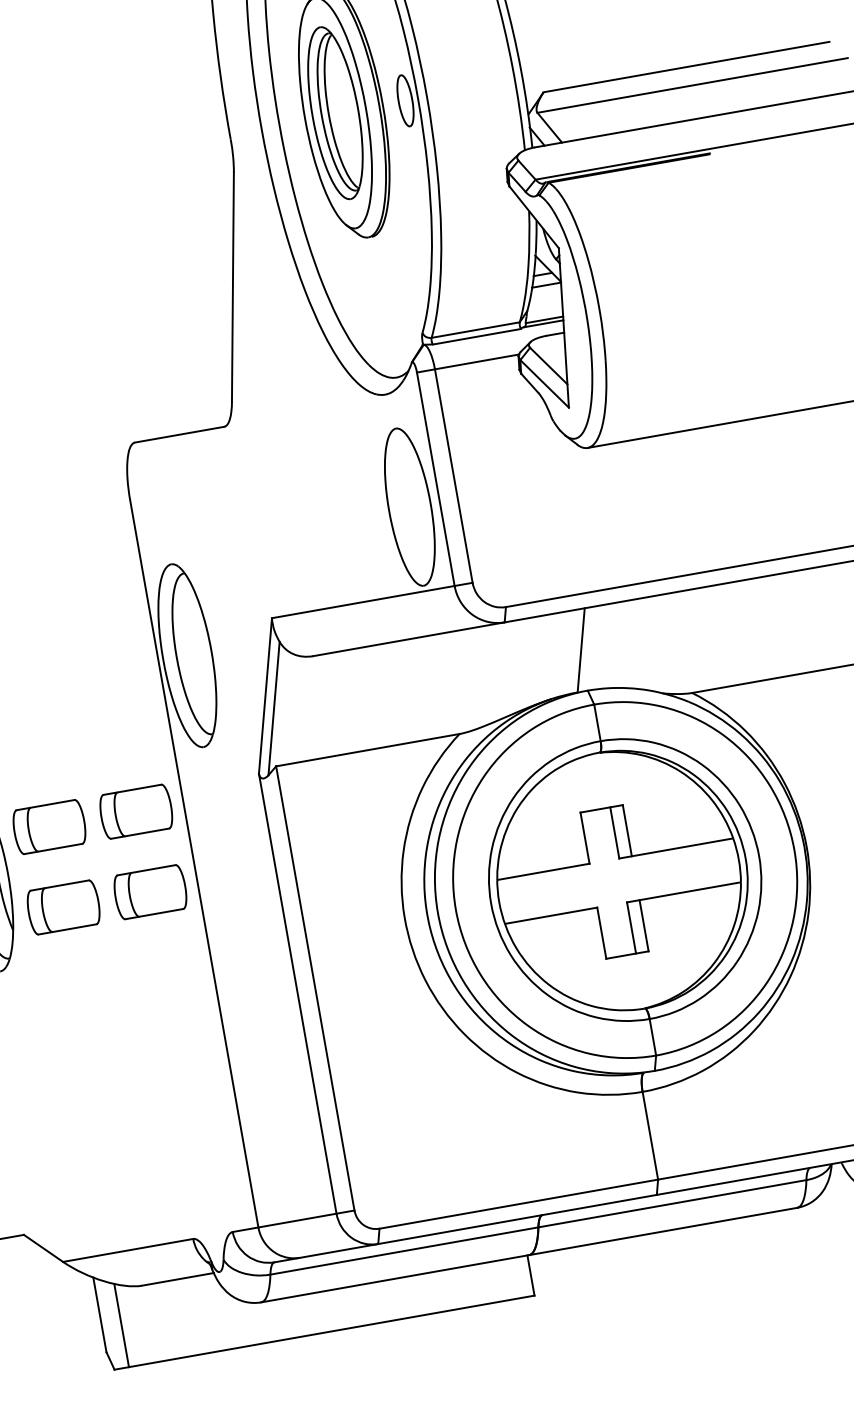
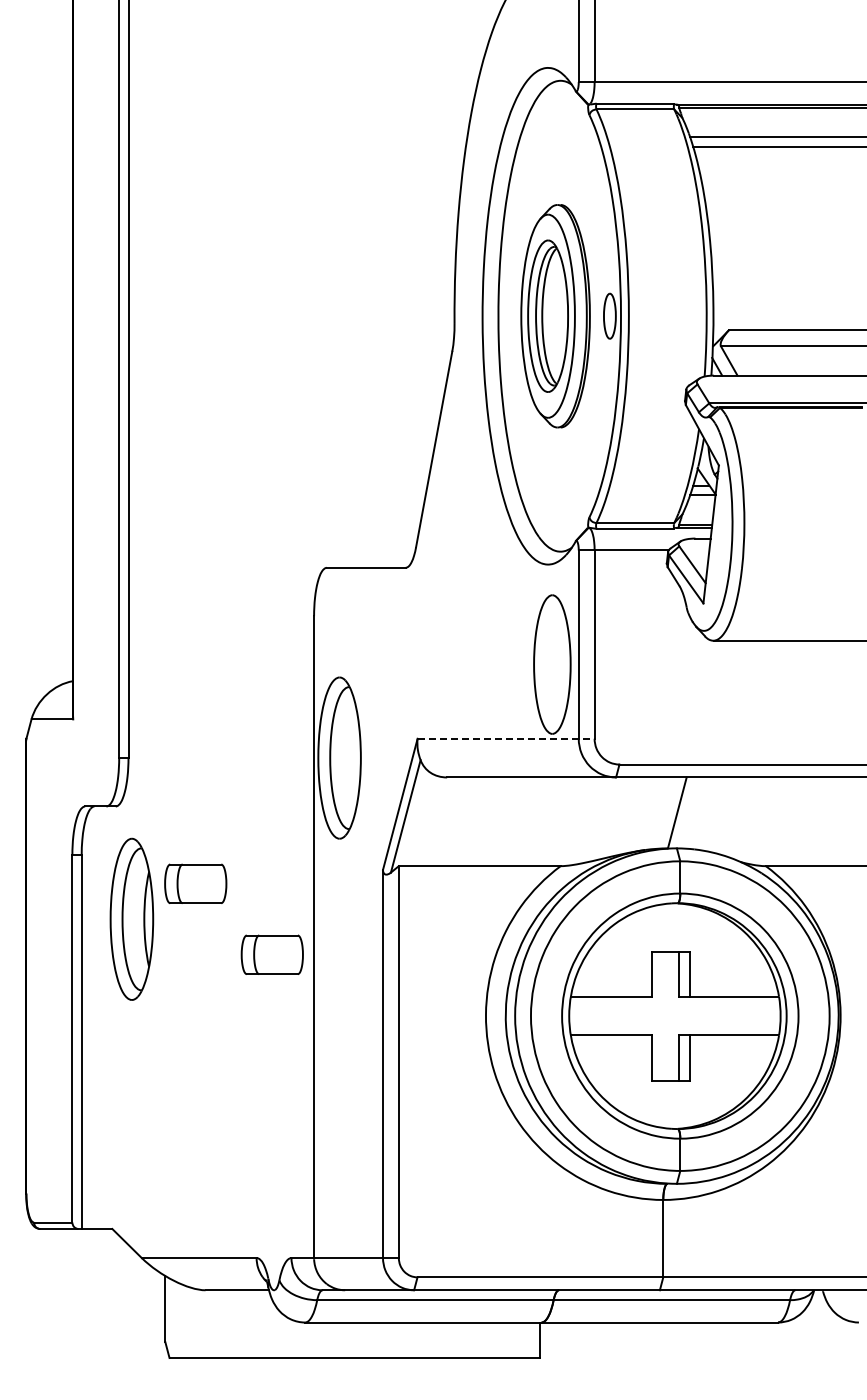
line: (372, 600) -> (506, 738), solid -> dashed
part: (135, 811) -> (271, 883), removed
part: (63, 907) -> (195, 954), removed
line: (121, 1325) -> (182, 1321), removed

